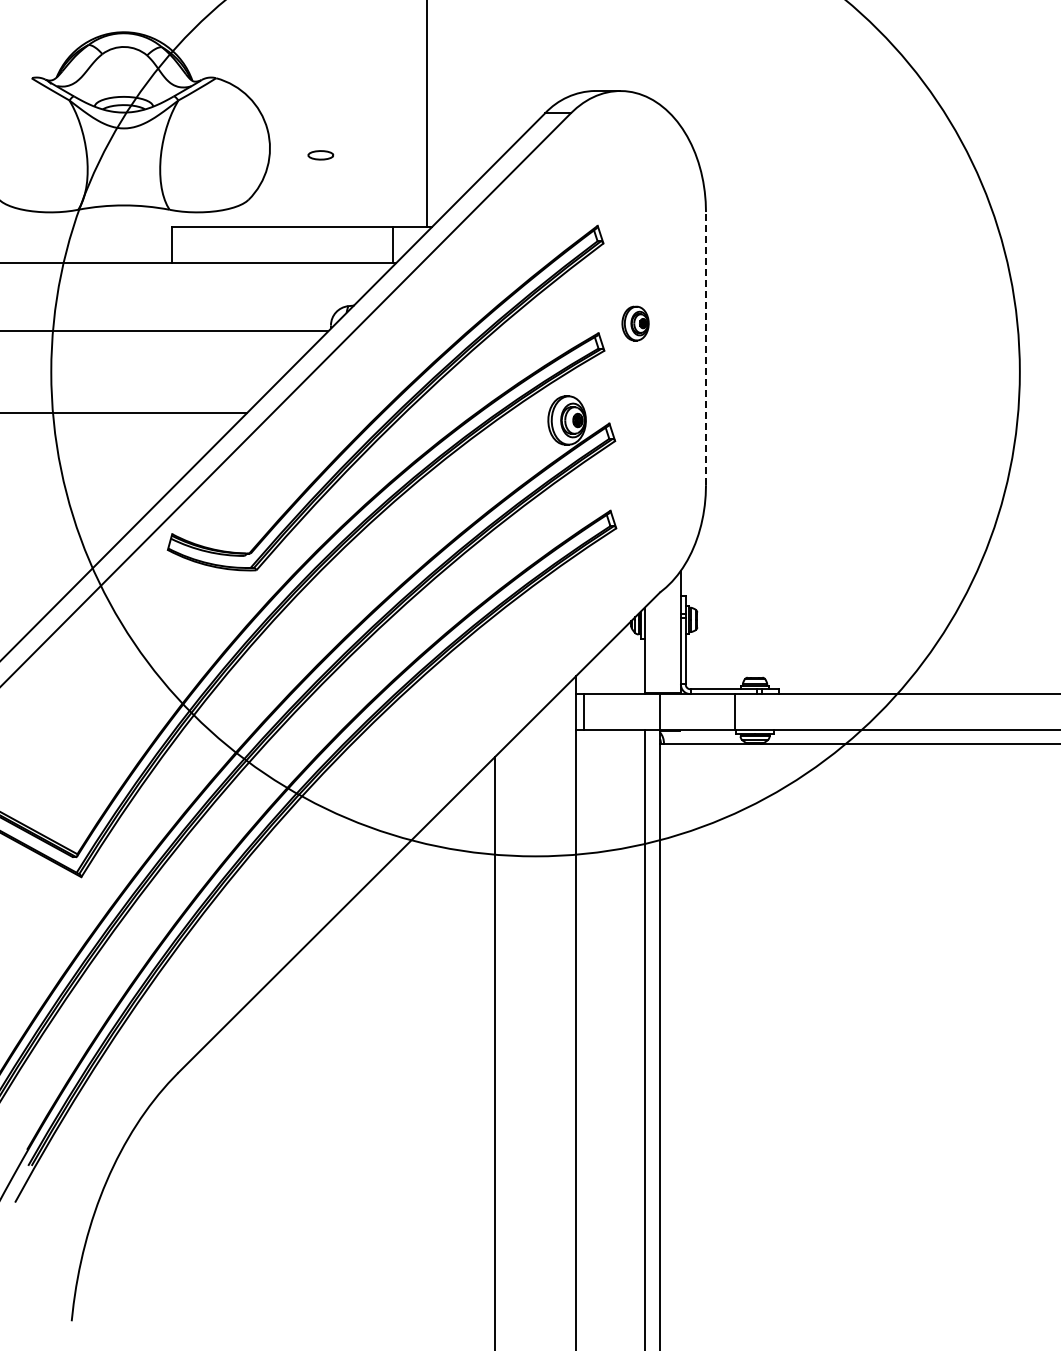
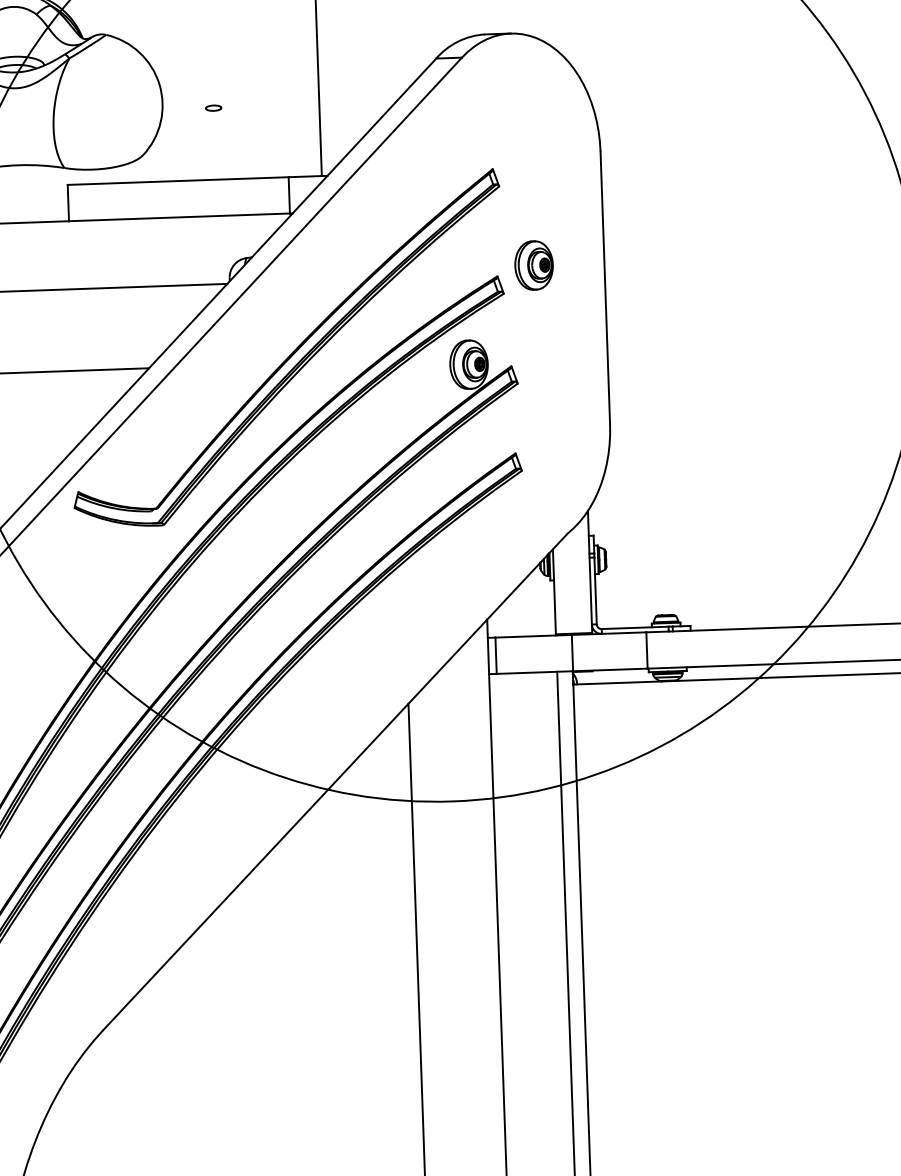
part: (320, 154) -> (213, 107), size x0.62
part: (635, 323) -> (533, 265), size x1.43
line: (706, 348) -> (605, 287), dashed -> solid

